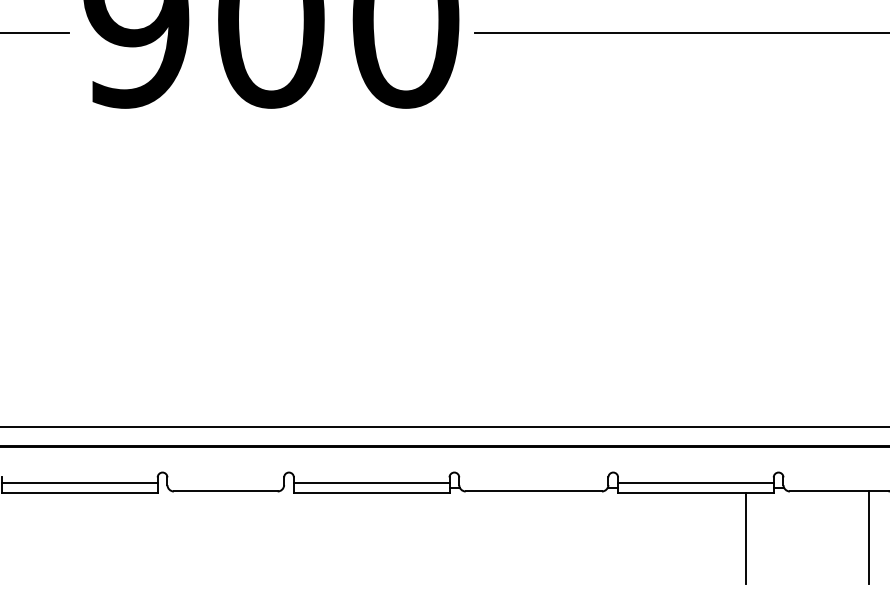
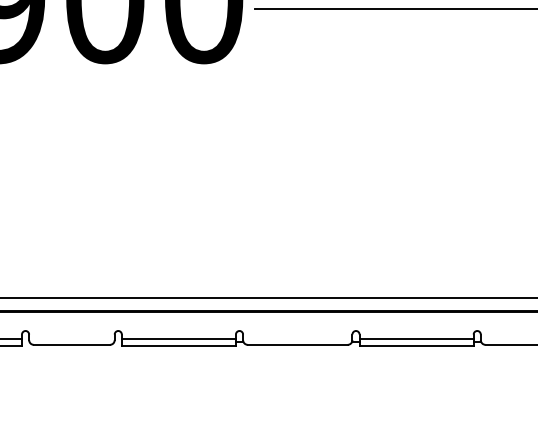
line: (745, 538) -> (452, 379), removed

